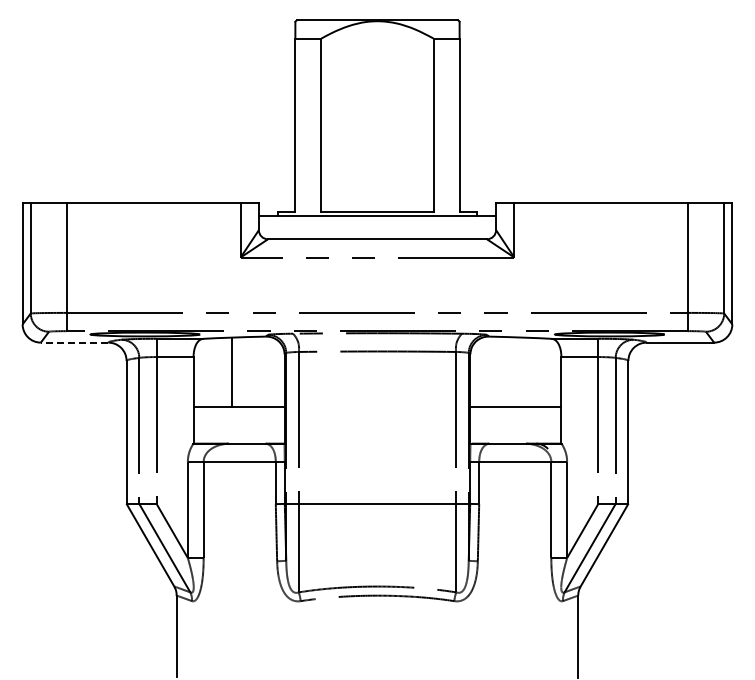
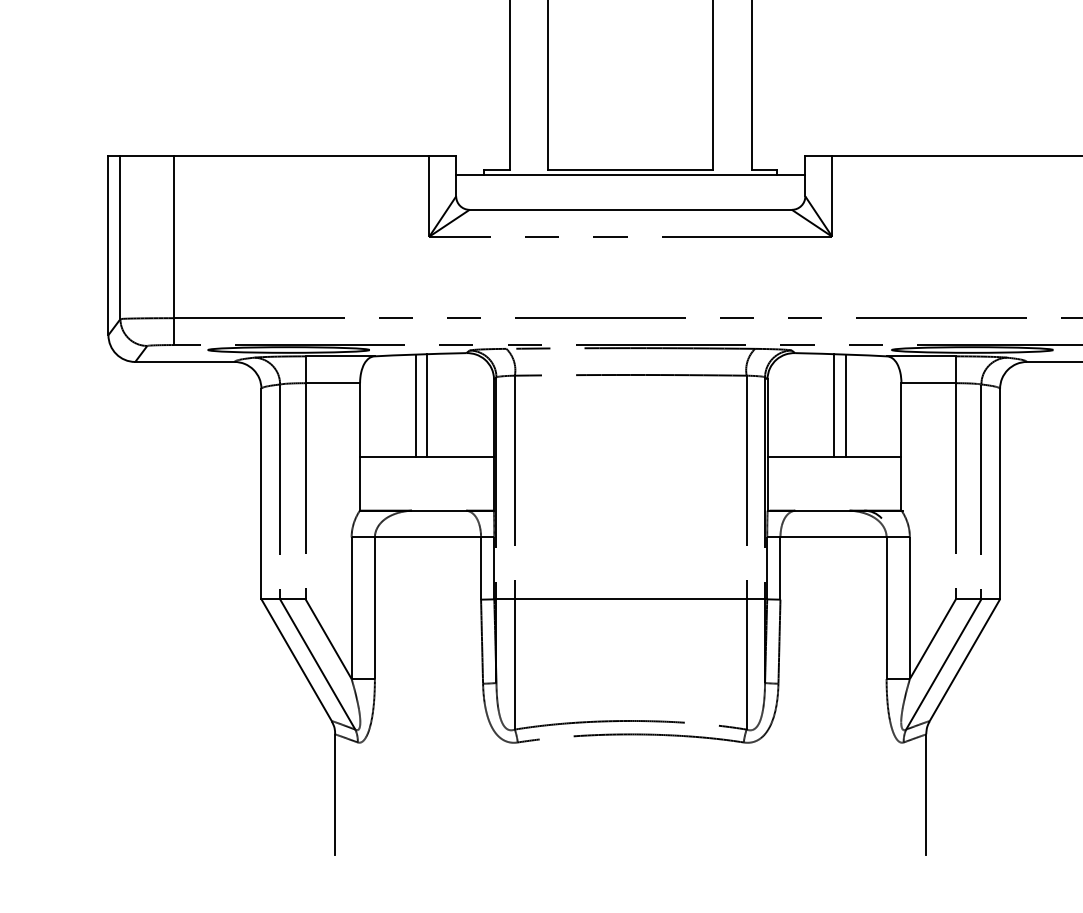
line: (74, 342) -> (184, 361), dashed -> solid
line: (239, 372) -> (427, 405), added
line: (515, 372) -> (833, 405), added
line: (523, 372) -> (845, 405), added

